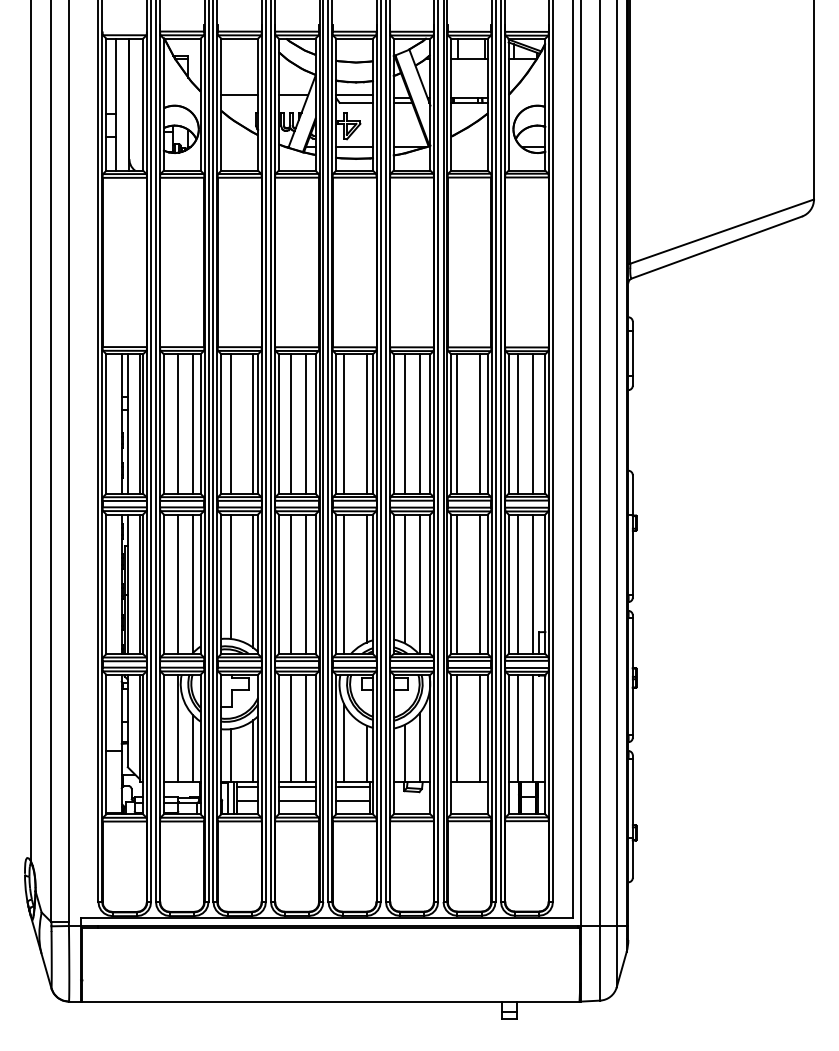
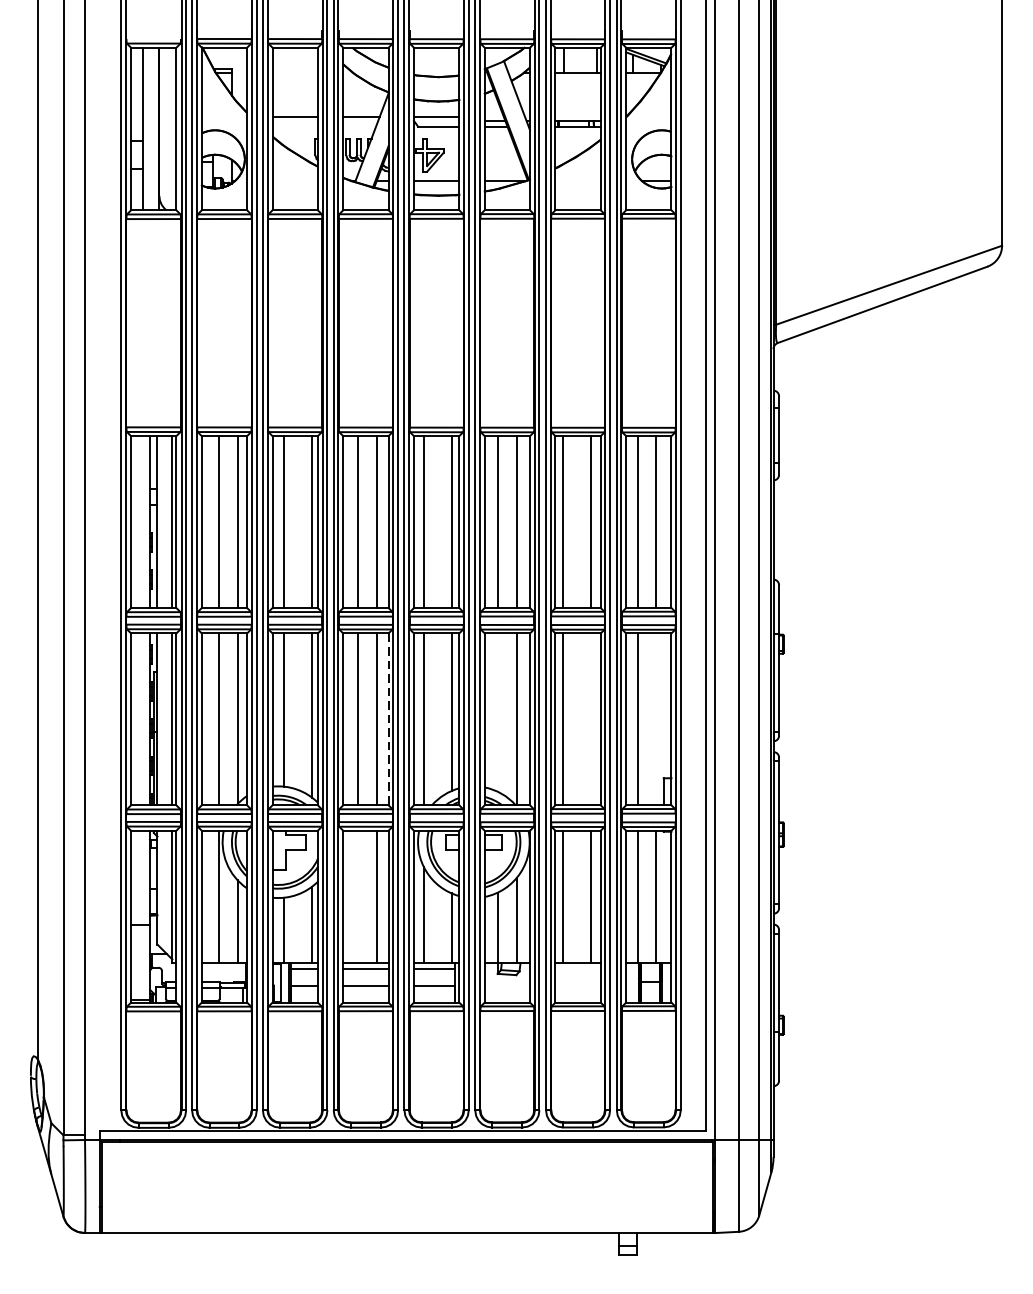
line: (404, 578) -> (498, 712), removed
line: (315, 584) -> (388, 719), solid -> dashed
line: (480, 584) -> (591, 719), removed
line: (533, 584) -> (656, 719), removed
line: (291, 728) -> (358, 896), removed

